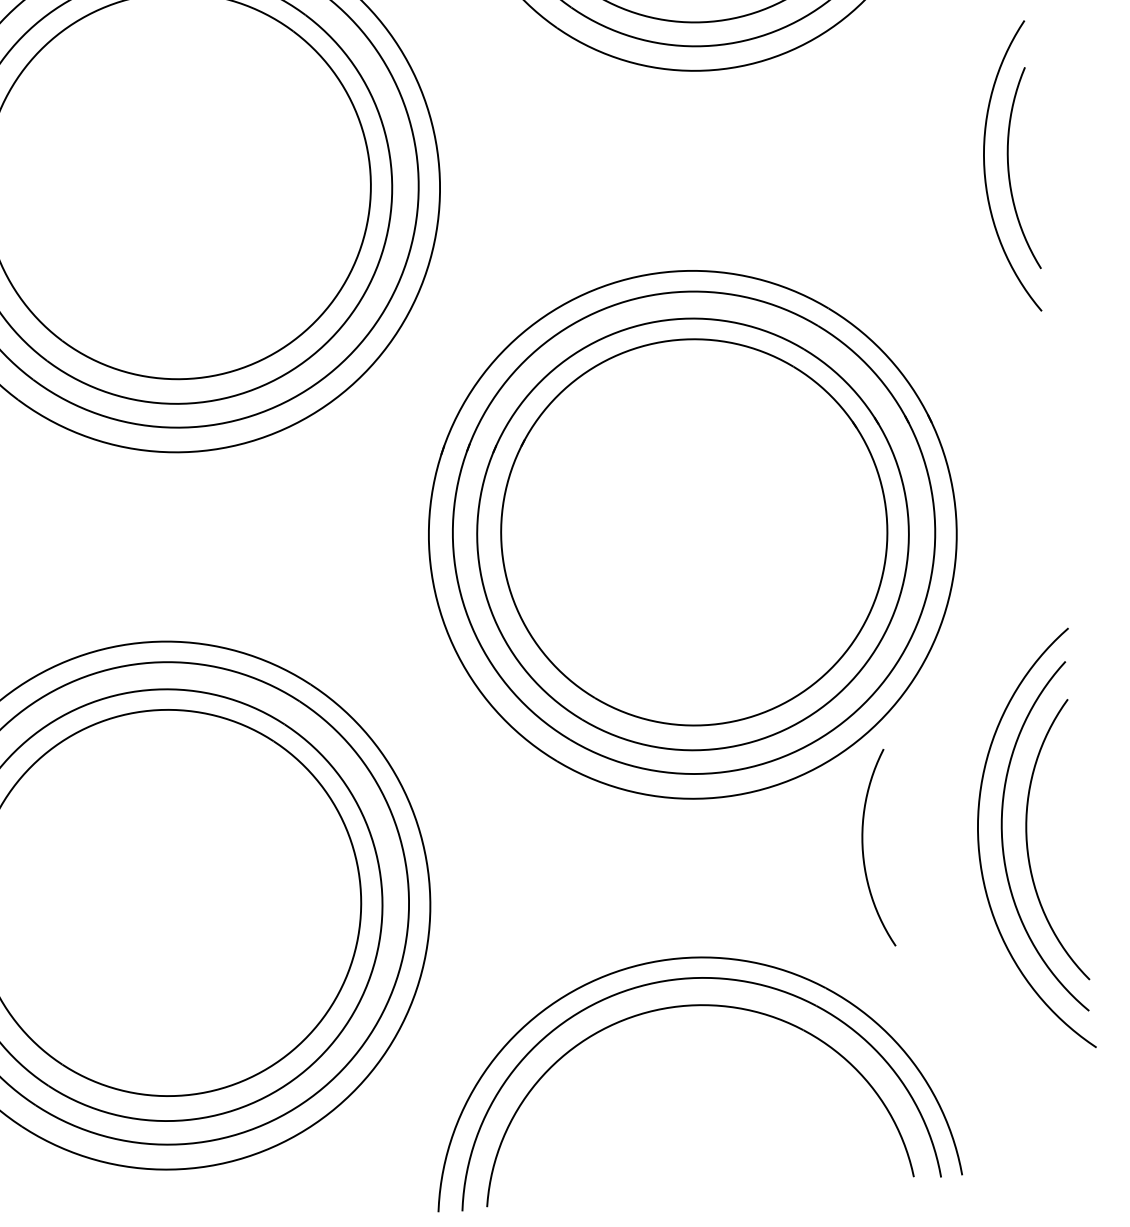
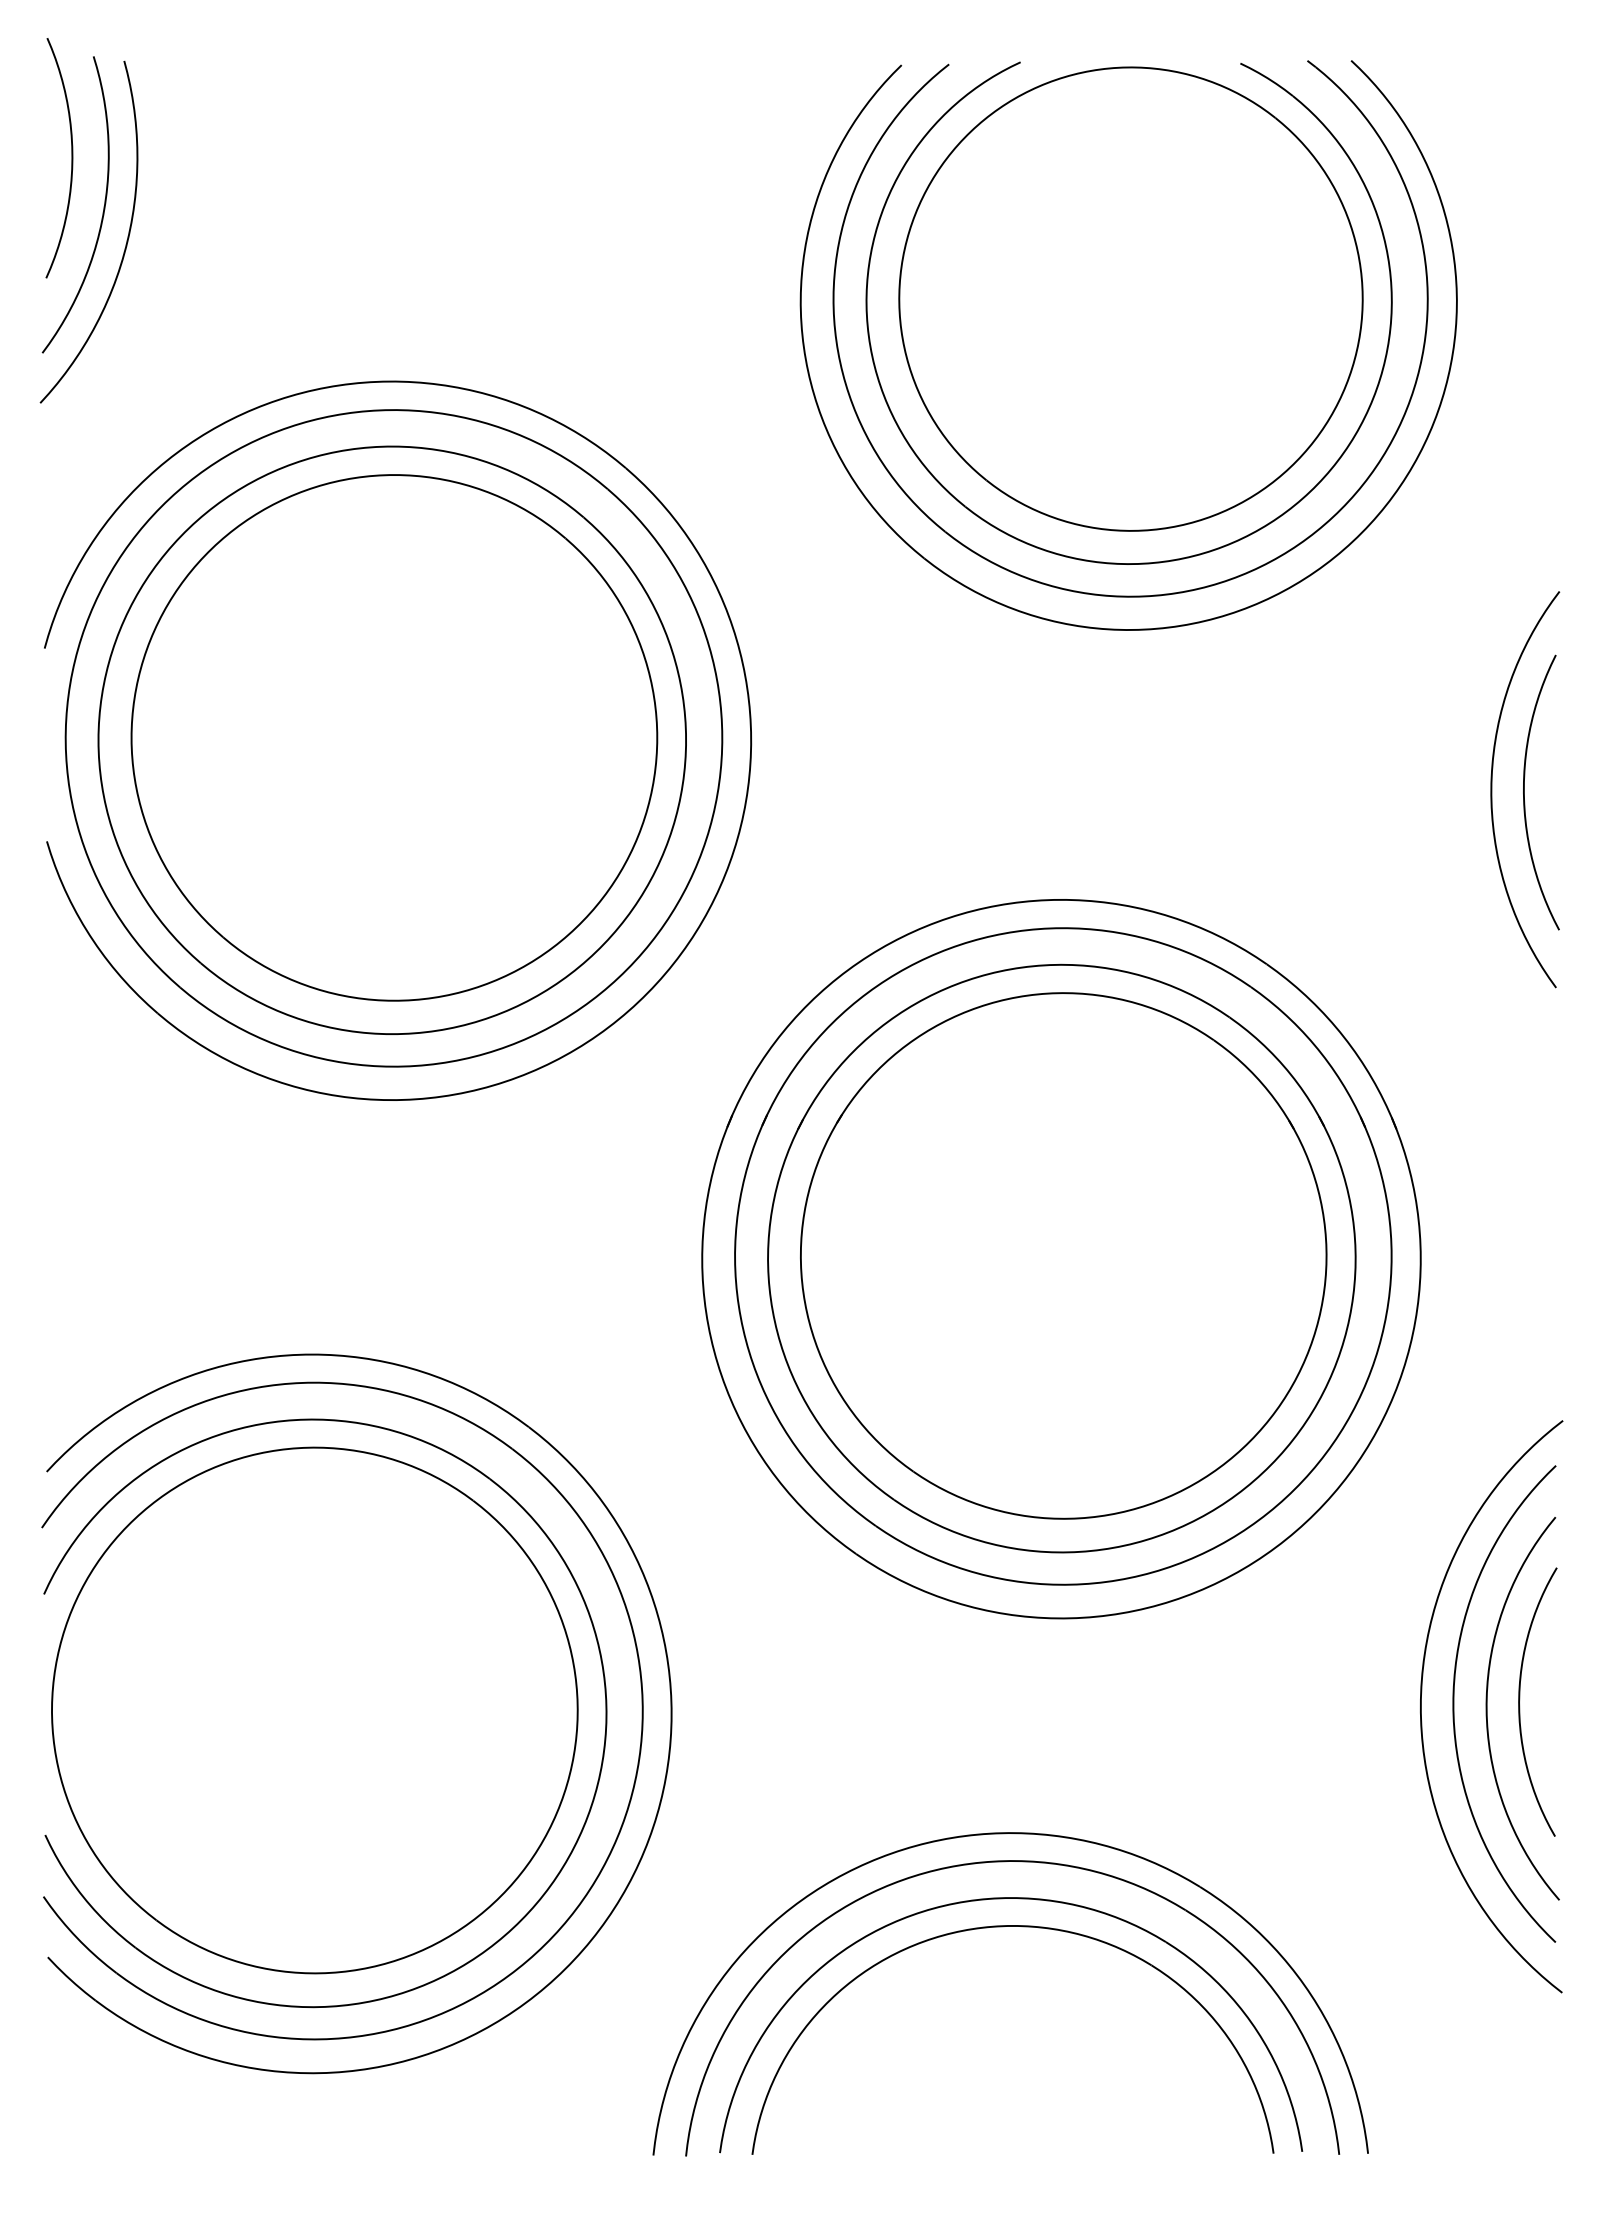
curve: (863, 847) -> (1520, 1699), moved
part: (683, 1027) -> (1003, 1927), added

